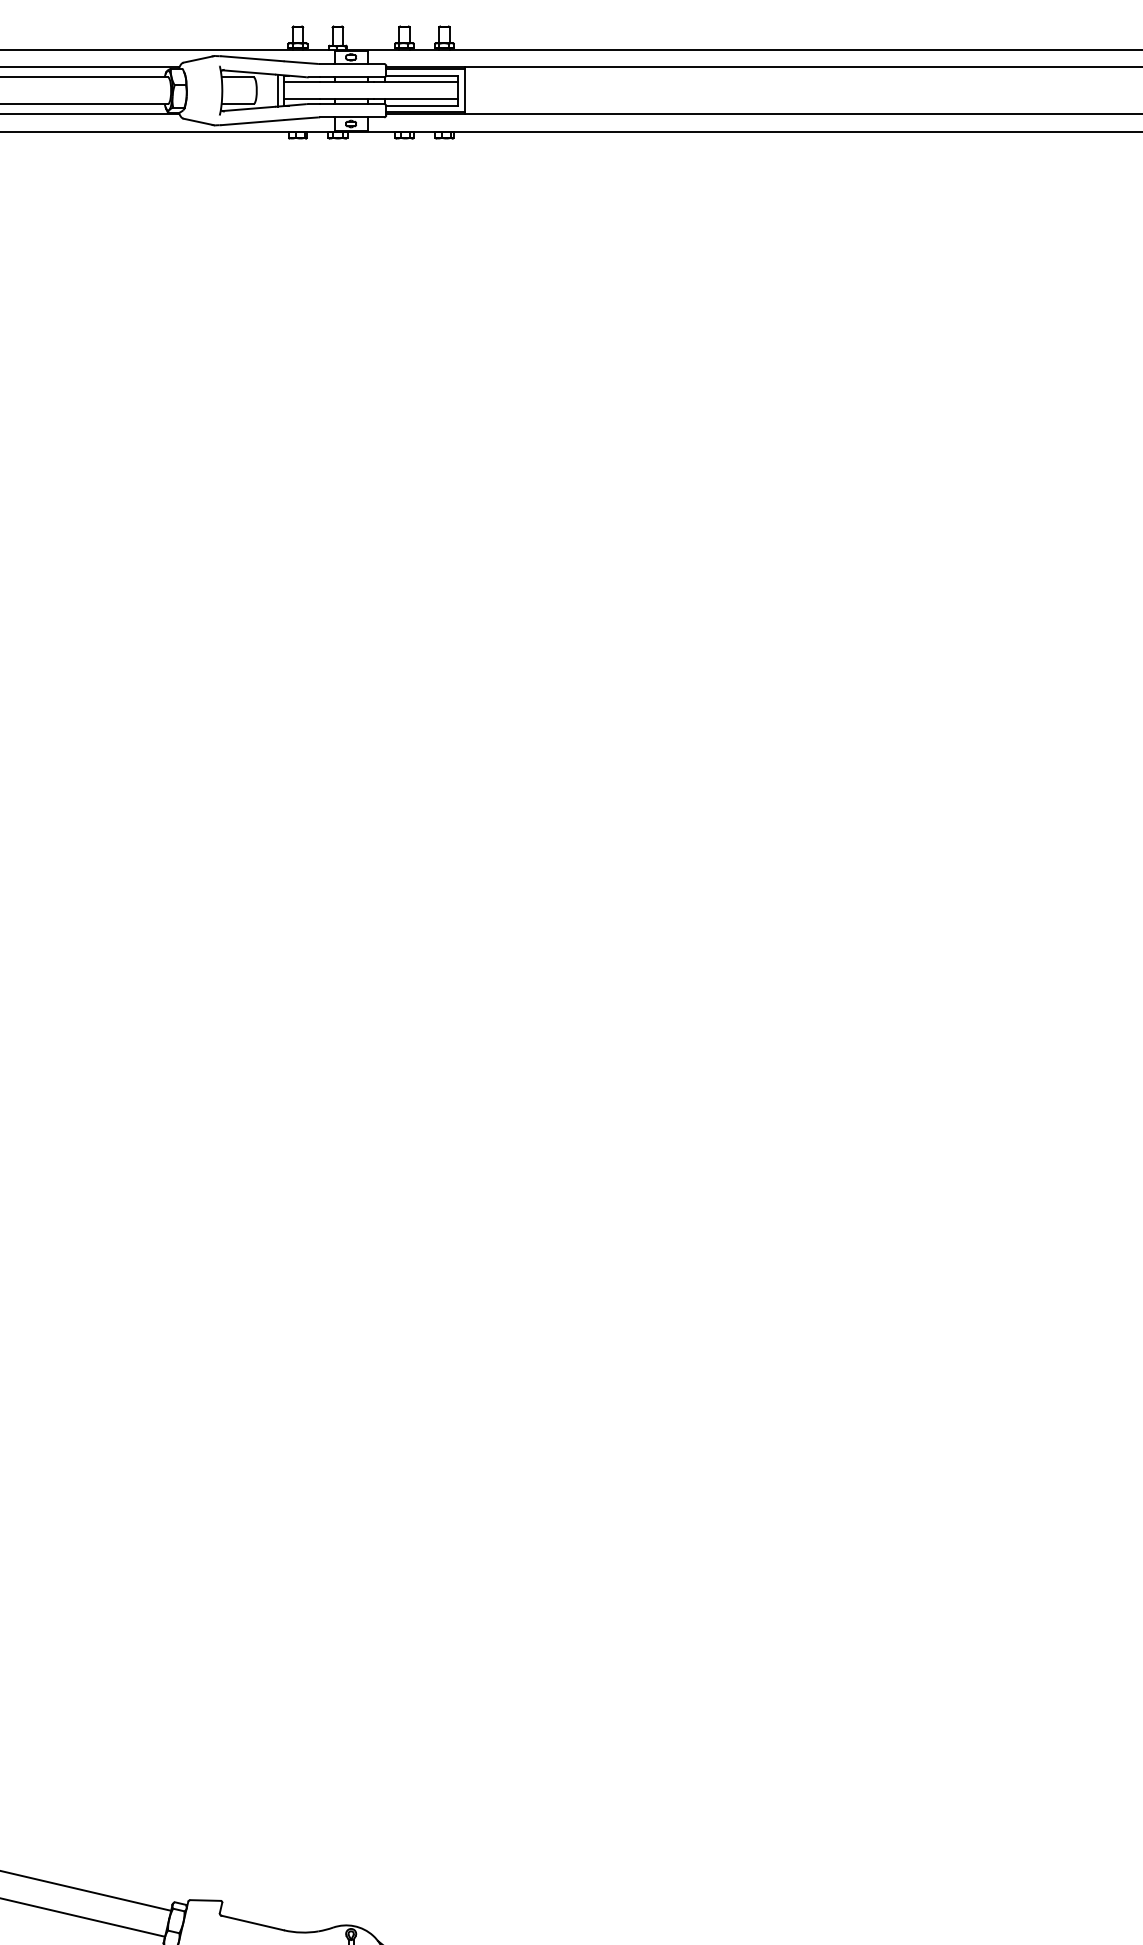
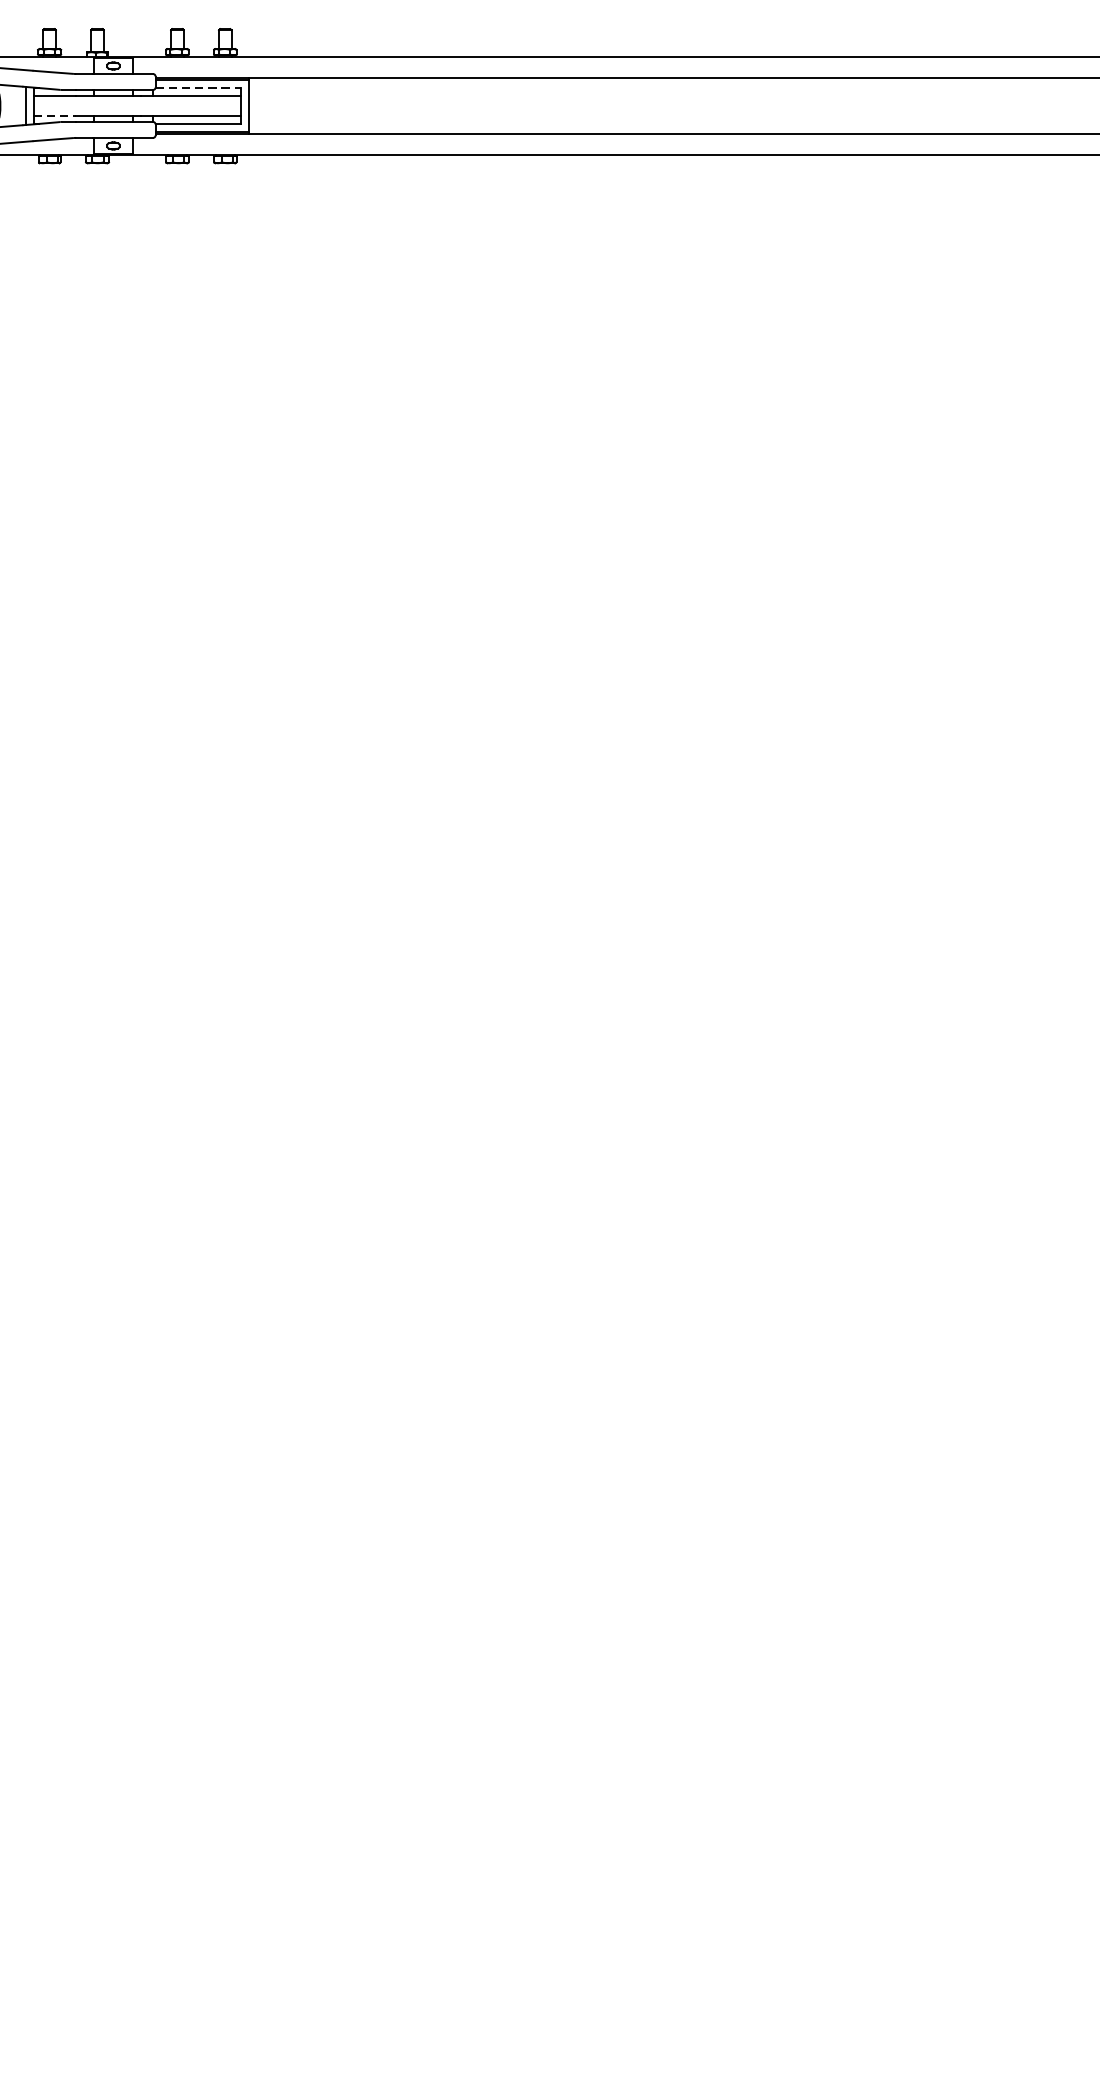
line: (422, 75) -> (198, 87), solid -> dashed
line: (302, 99) -> (55, 116), solid -> dashed

